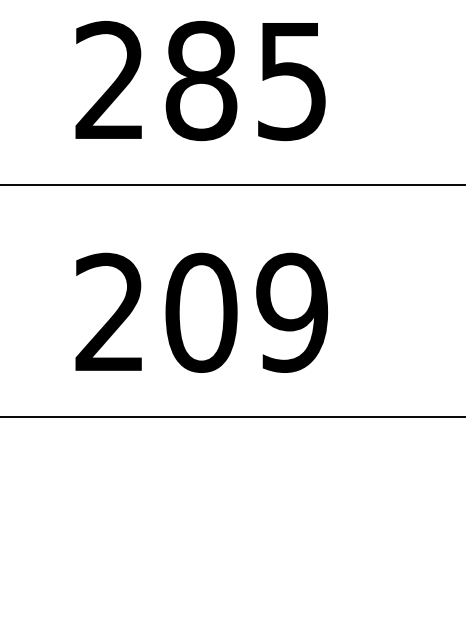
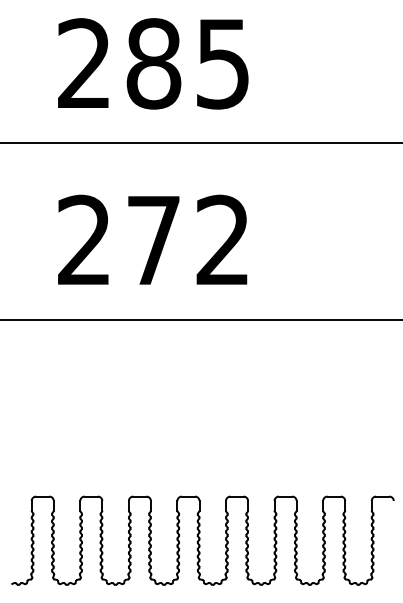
text: (246, 312) -> (188, 240), 209 -> 272

